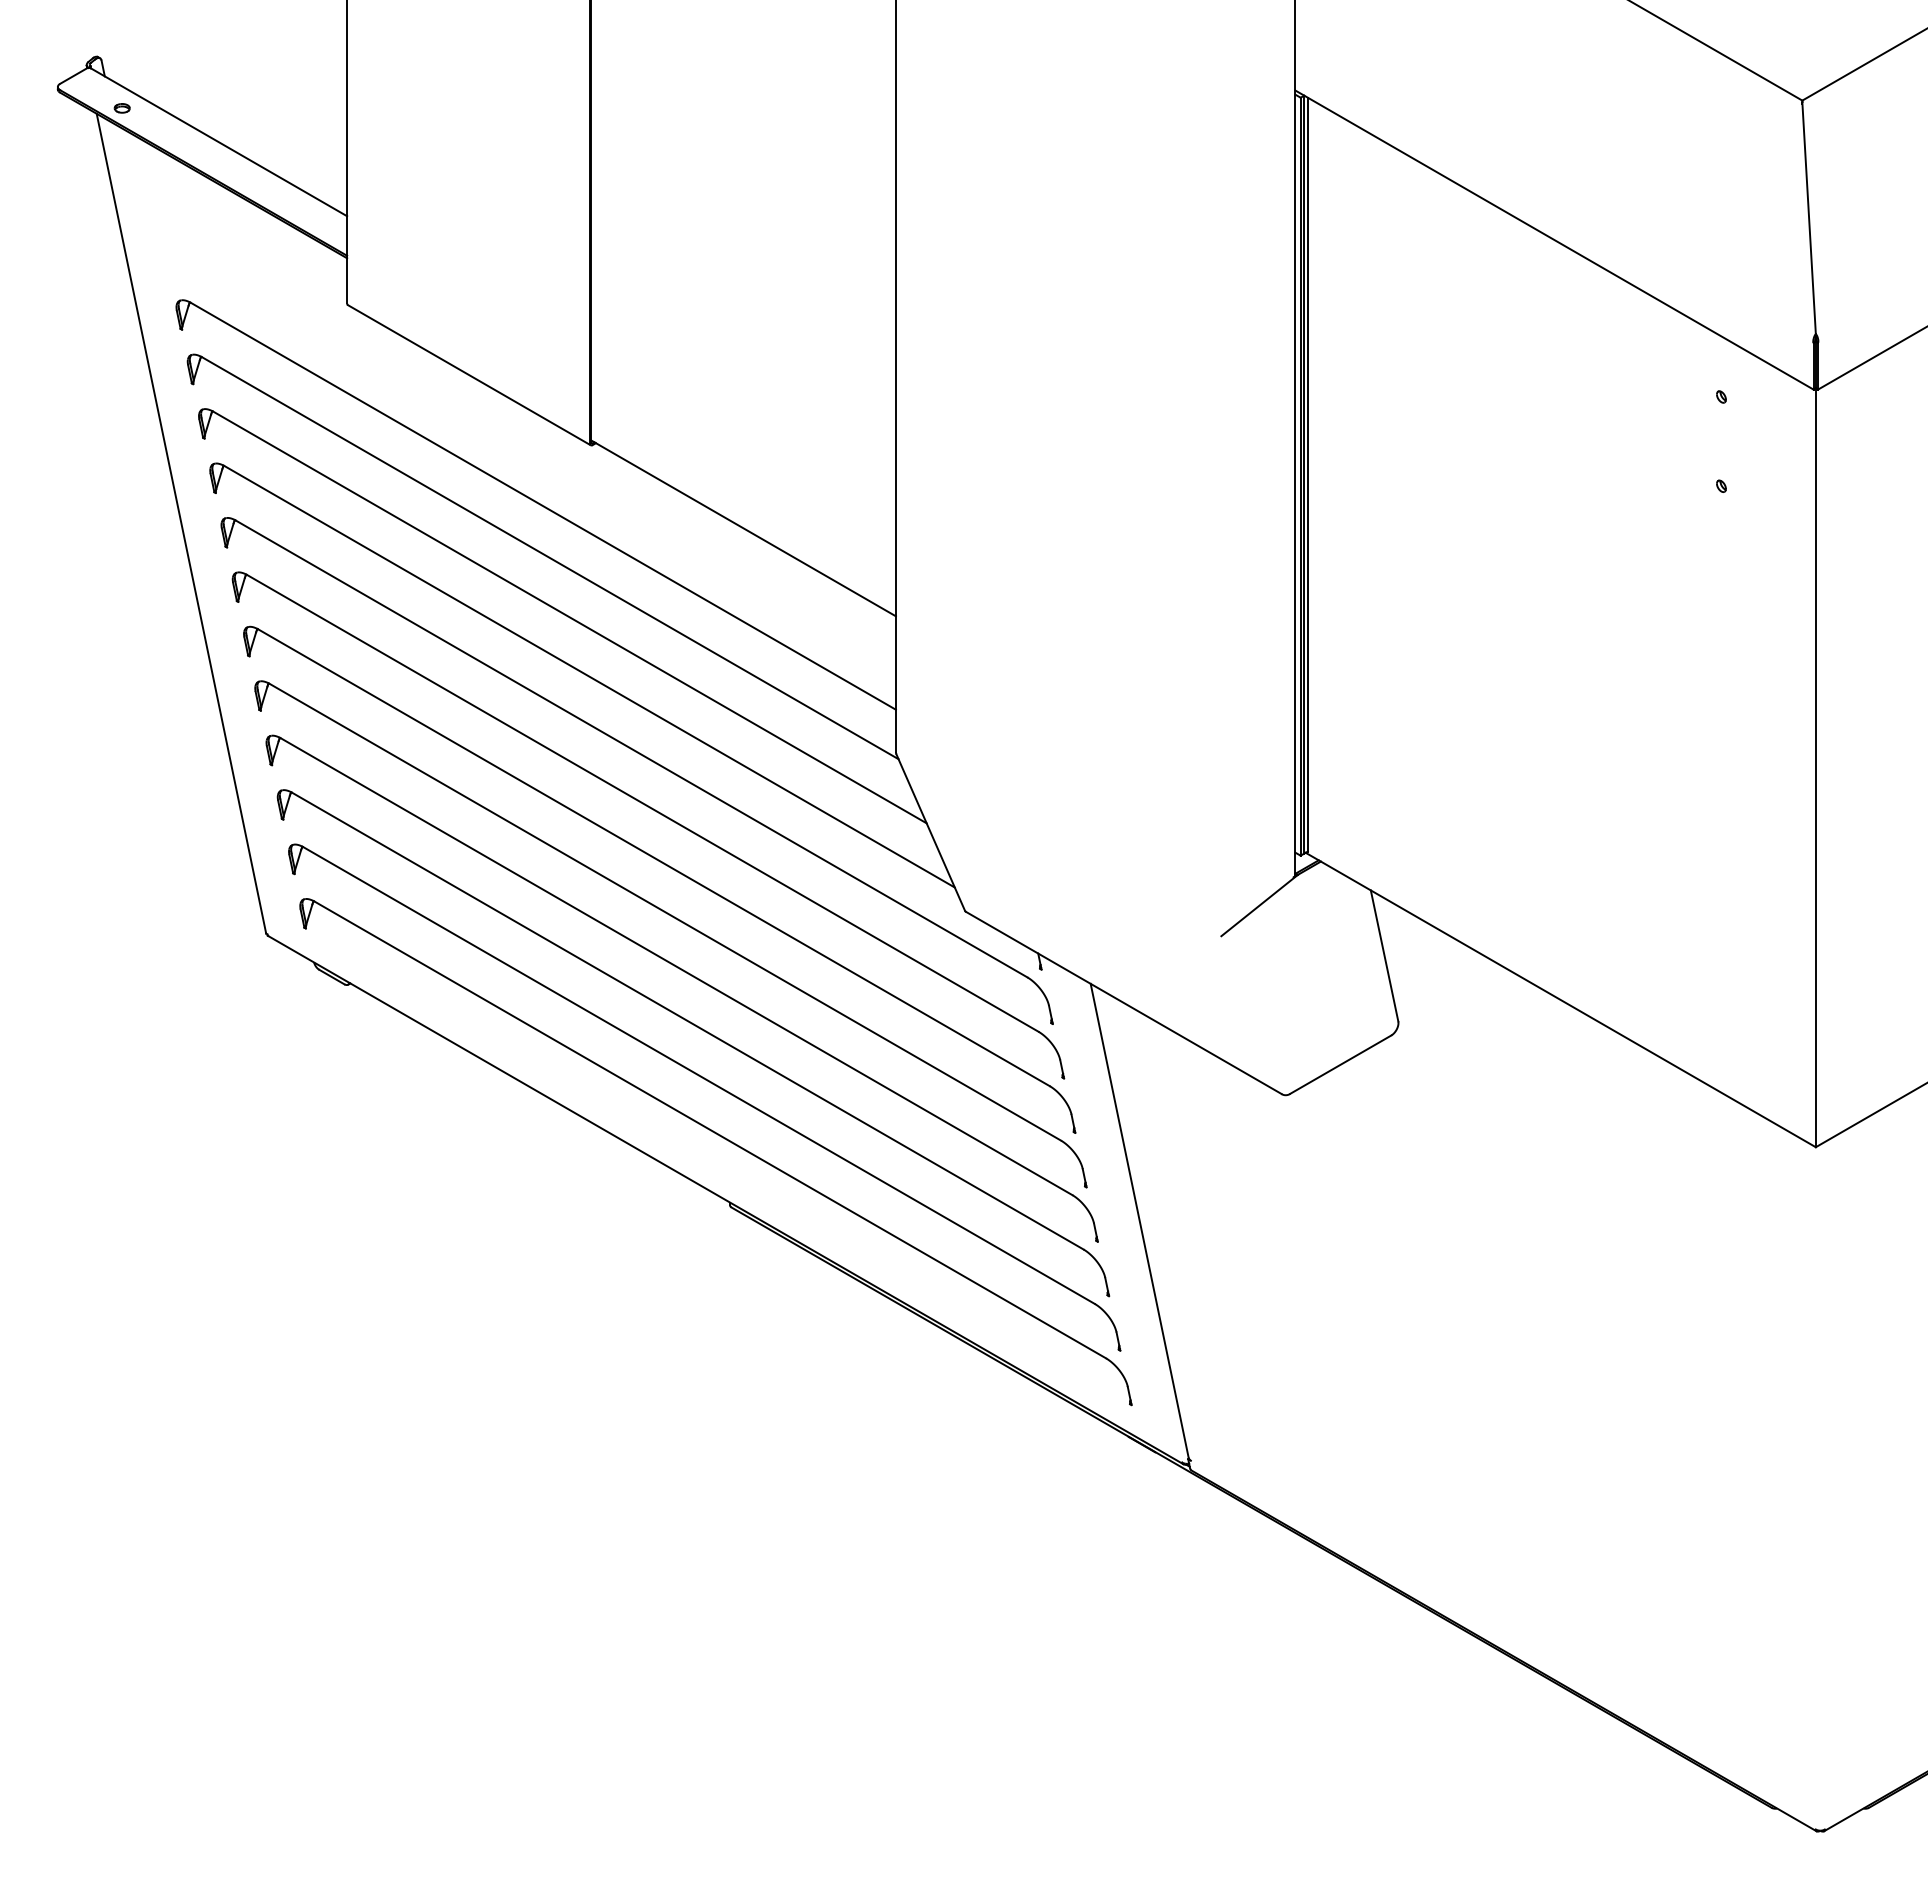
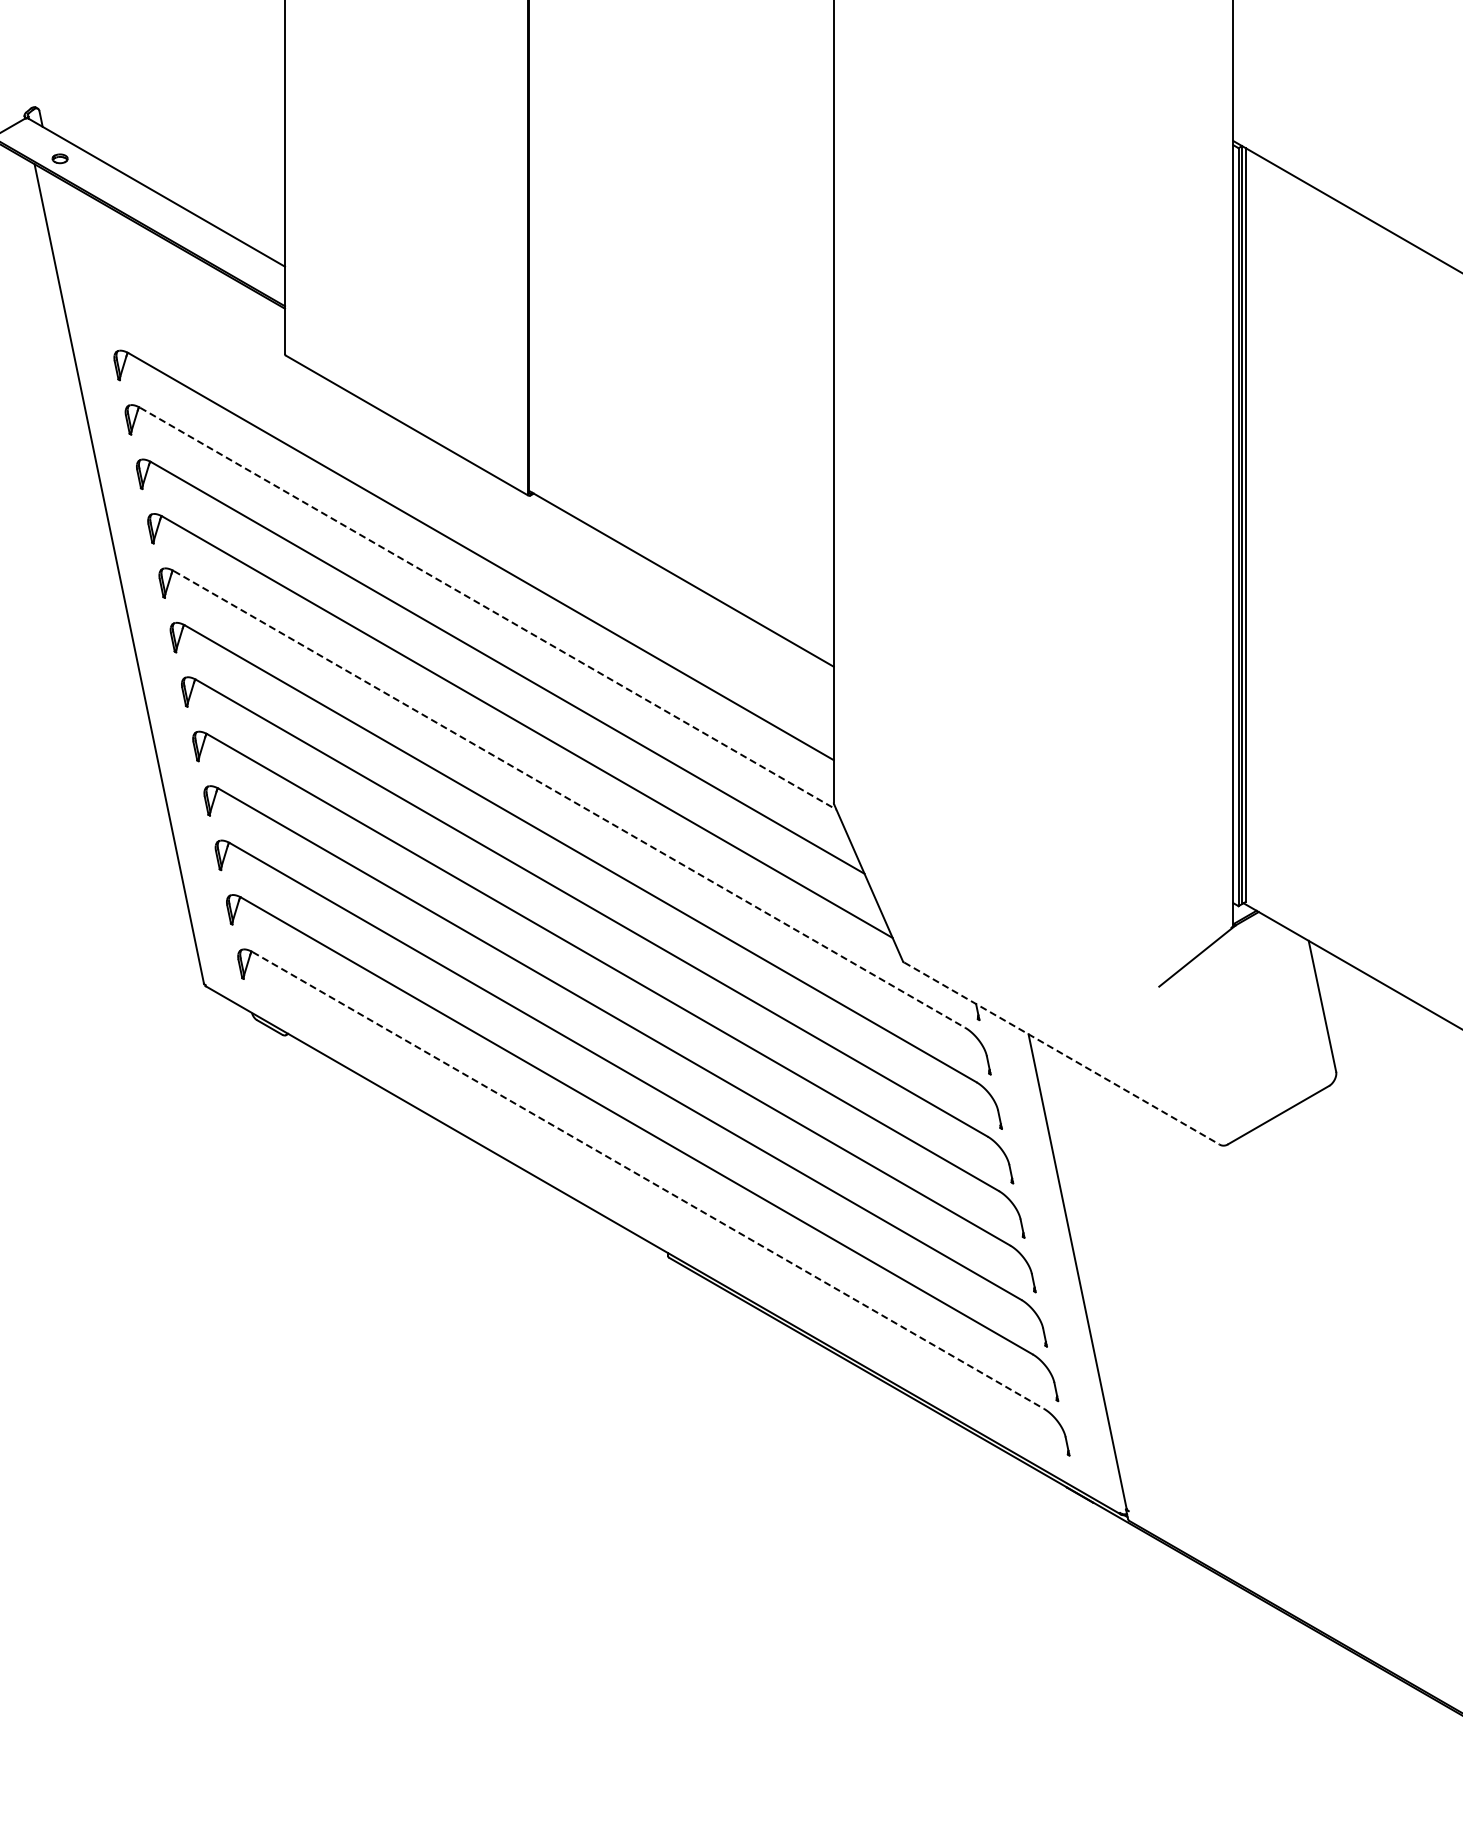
line: (550, 558) -> (488, 608), solid -> dashed
line: (631, 749) -> (569, 799), solid -> dashed
line: (1123, 1003) -> (1061, 1053), solid -> dashed
line: (710, 1130) -> (648, 1180), solid -> dashed

